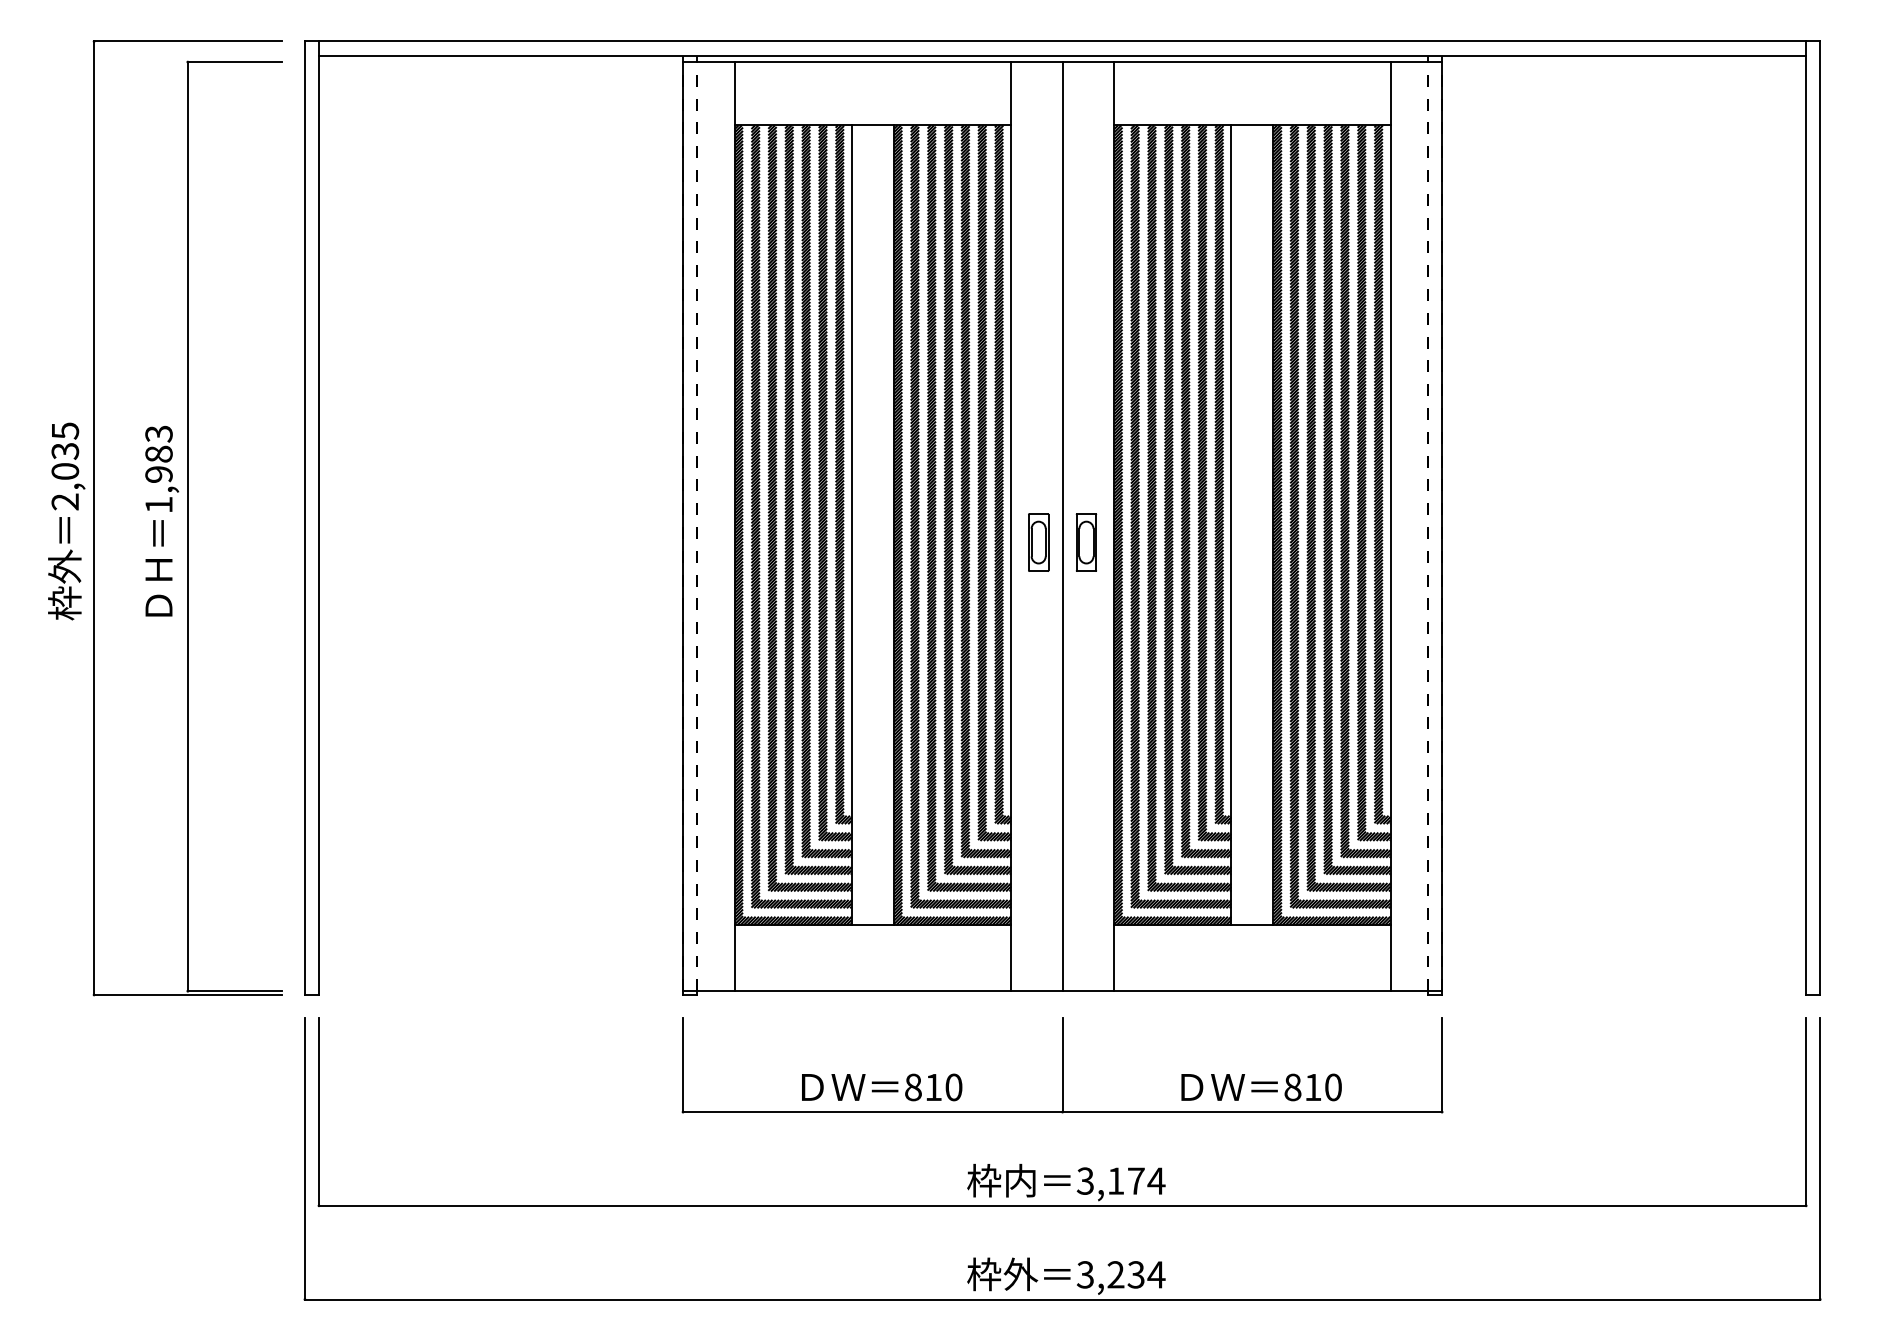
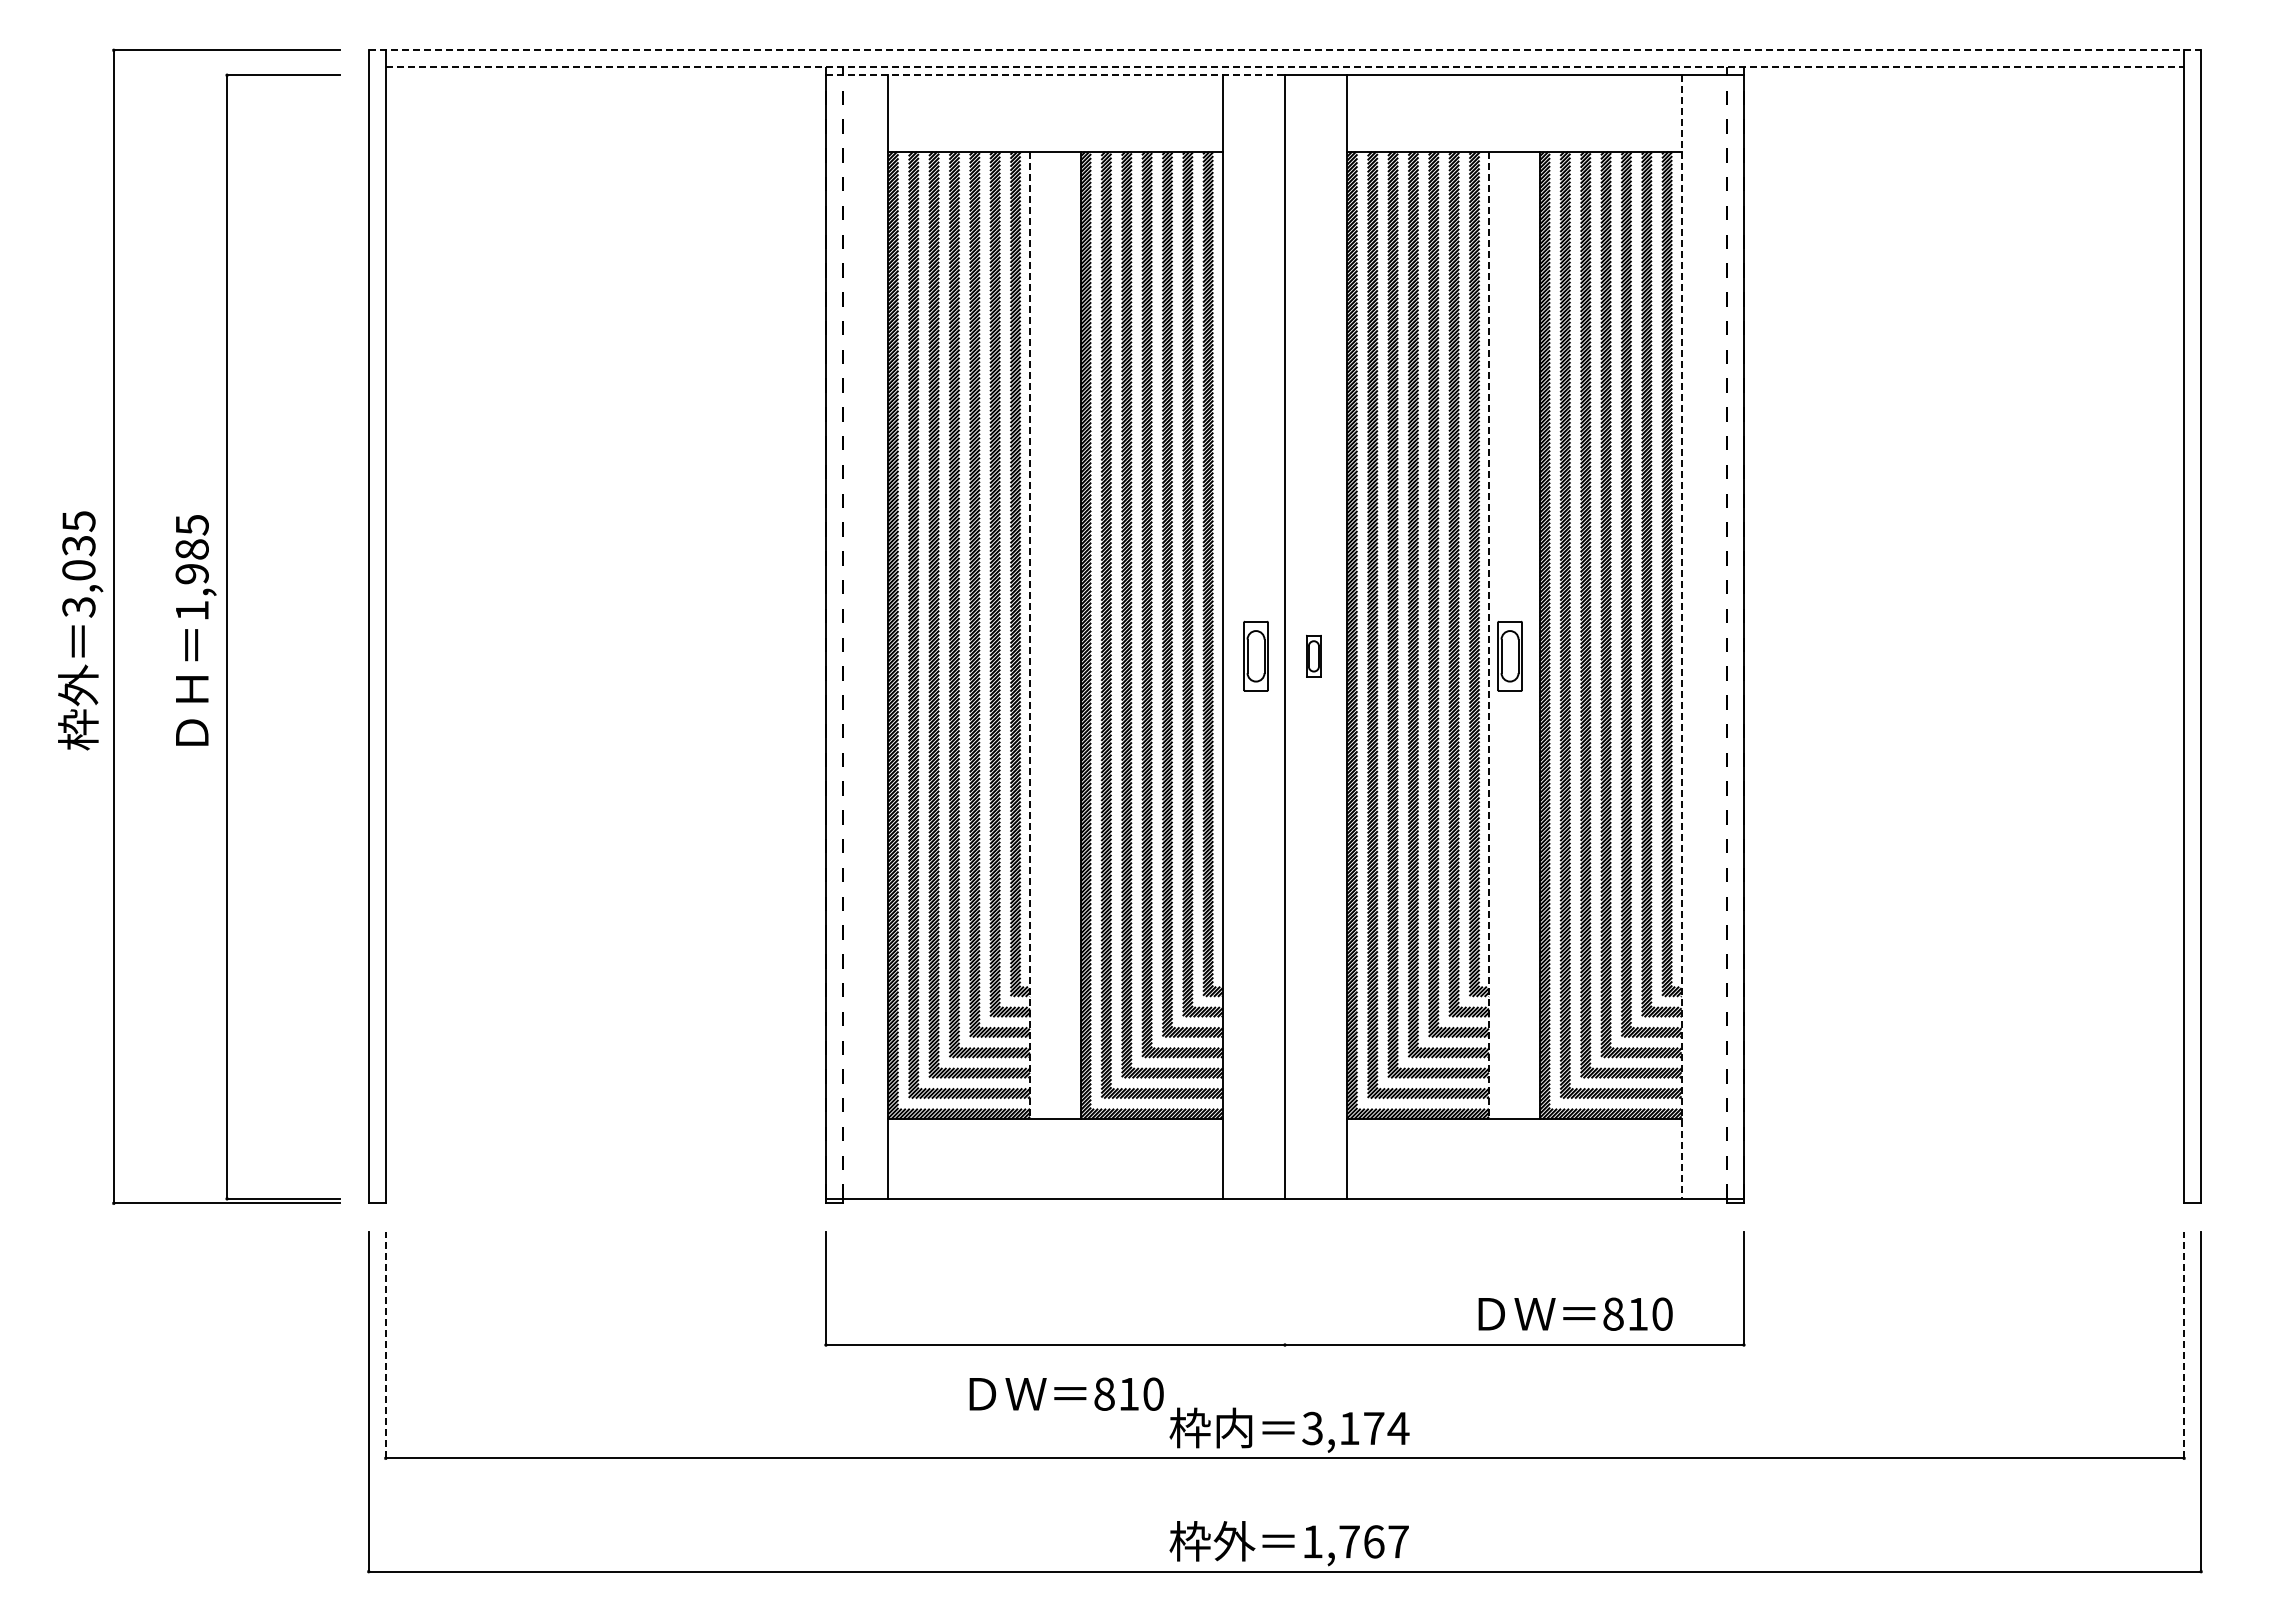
line: (1063, 41) -> (1285, 50), solid -> dashed
line: (1063, 55) -> (1285, 67), solid -> dashed
line: (872, 62) -> (1055, 75), solid -> dashed
text: (158, 434) -> (191, 525), 1,983 -> 1,985
text: (65, 502) -> (79, 607), 2,035 -> 3,035
line: (851, 525) -> (1029, 635), solid -> dashed
line: (1230, 525) -> (1488, 635), solid -> dashed
line: (1390, 527) -> (1681, 637), solid -> dashed
part: (1086, 542) -> (1313, 656), size x0.6
part: (1248, 542) -> (1509, 656), added
line: (1062, 1065) -> (1284, 1288), removed
text: (881, 1086) -> (1066, 1393), moved
text: (1261, 1086) -> (1575, 1313), moved
line: (318, 1111) -> (385, 1344), solid -> dashed
line: (1806, 1111) -> (2184, 1344), solid -> dashed
text: (1120, 1274) -> (1355, 1541), 3,234 -> 1,767

